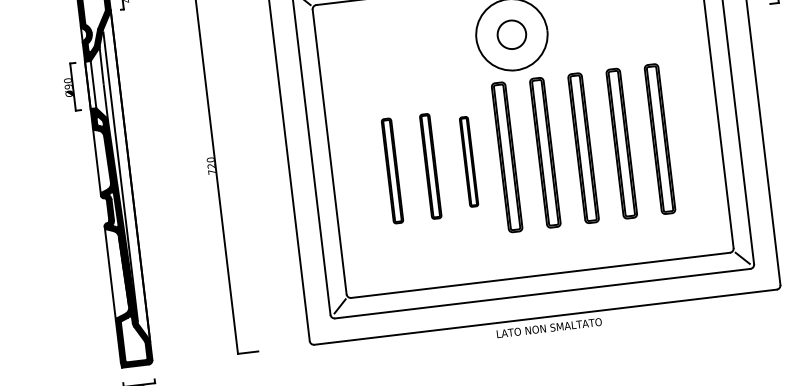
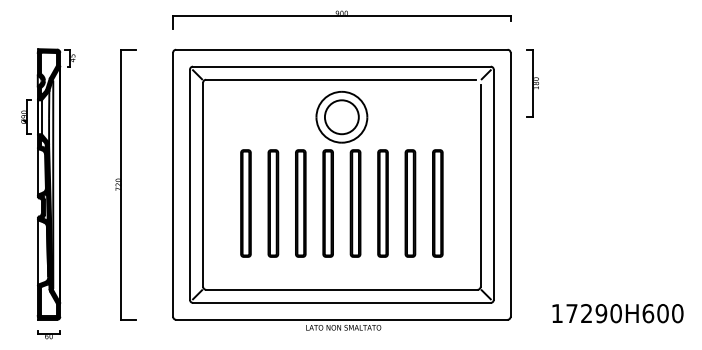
circle: (511, 35) -> (341, 117), size x1.67
part: (468, 161) -> (300, 203), size x1.67
part: (430, 166) -> (273, 203), size x1.43
part: (391, 171) -> (245, 203), size x1.43

